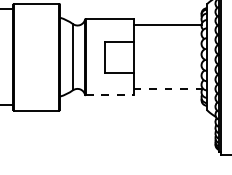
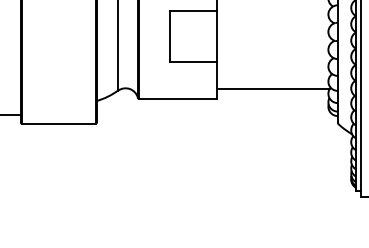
line: (168, 89) -> (274, 89), dashed -> solid
line: (109, 95) -> (177, 99), dashed -> solid

